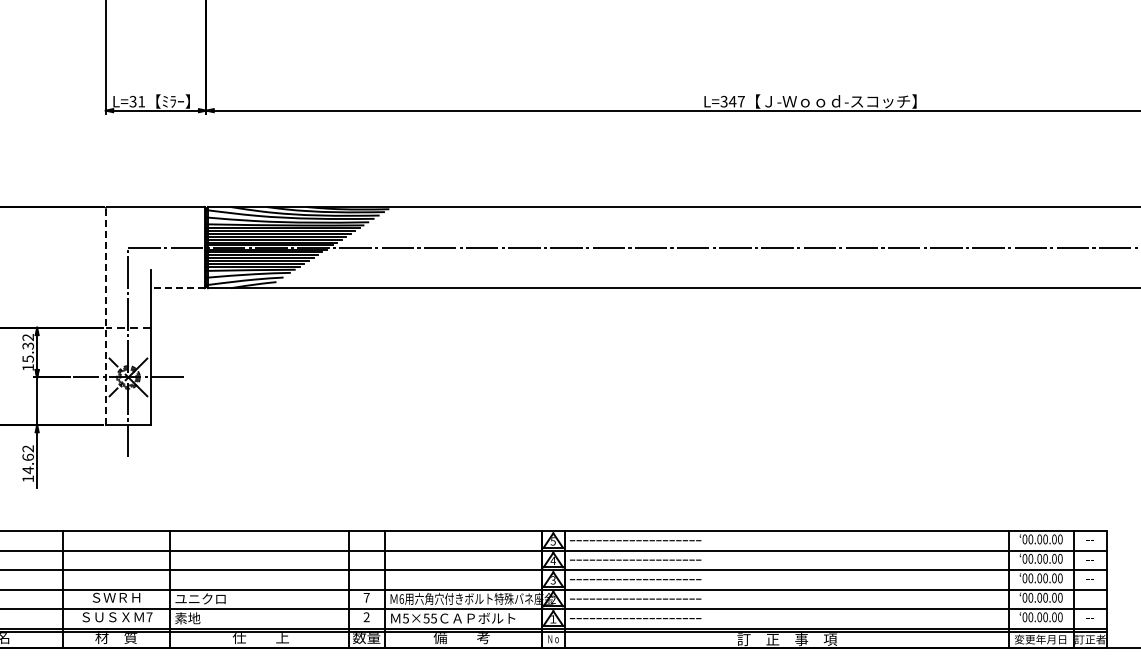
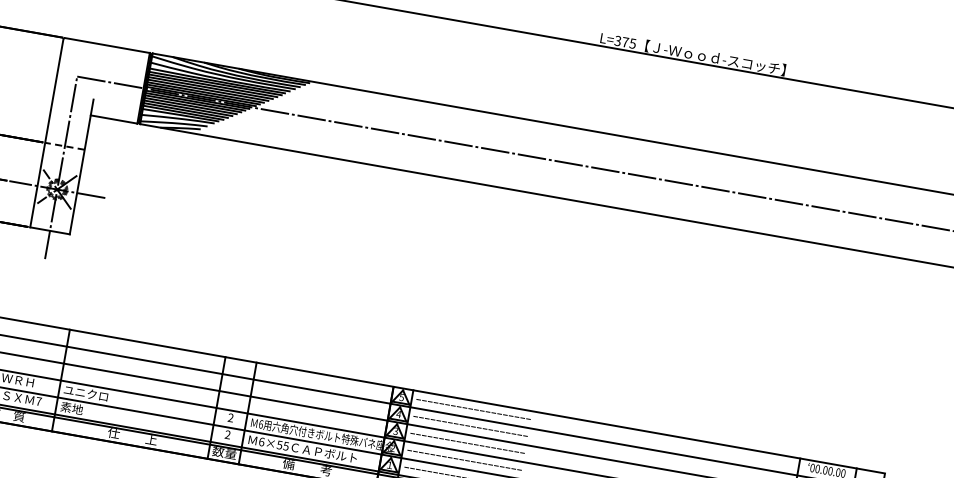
text: (736, 101) -> (628, 42), L=347 -> L=375
line: (177, 288) -> (113, 119), dashed -> solid
line: (105, 316) -> (46, 133), dashed -> solid
text: (366, 597) -> (230, 417), 7 -> 2
text: (406, 618) -> (262, 442), 5×55 -> 6×55

